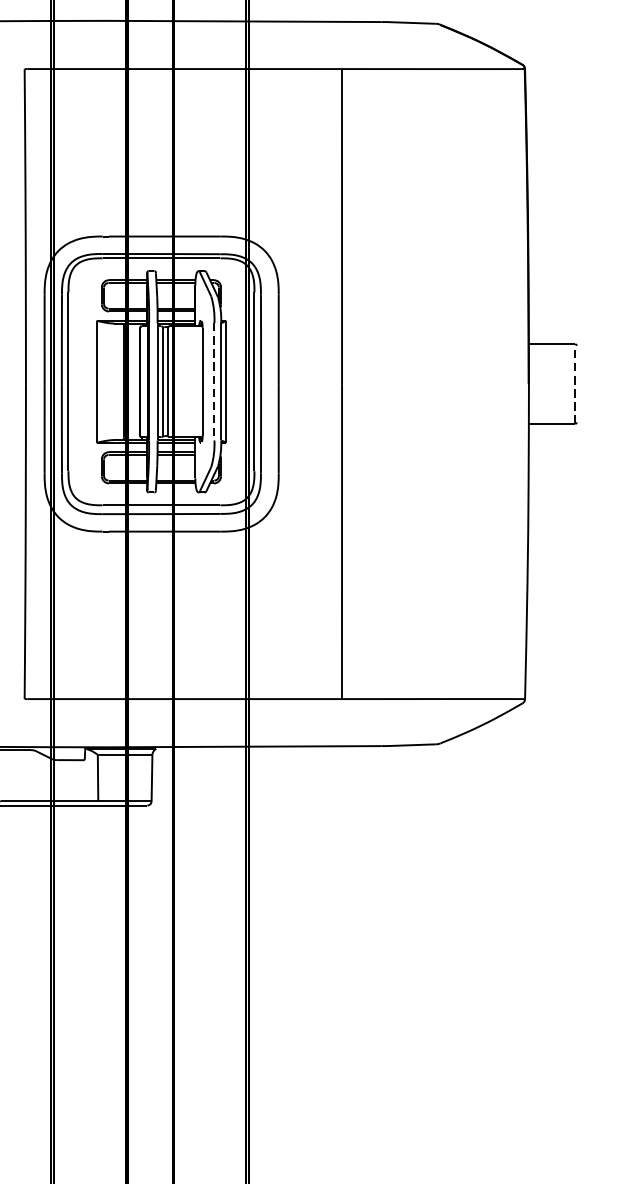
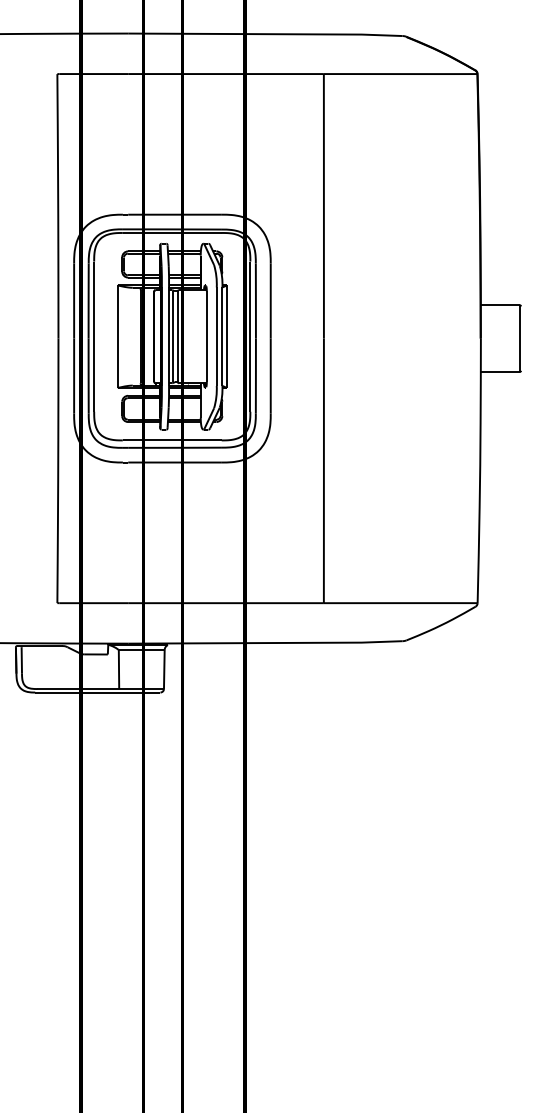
line: (214, 382) -> (216, 337), dashed -> solid
line: (574, 383) -> (519, 338), dashed -> solid

